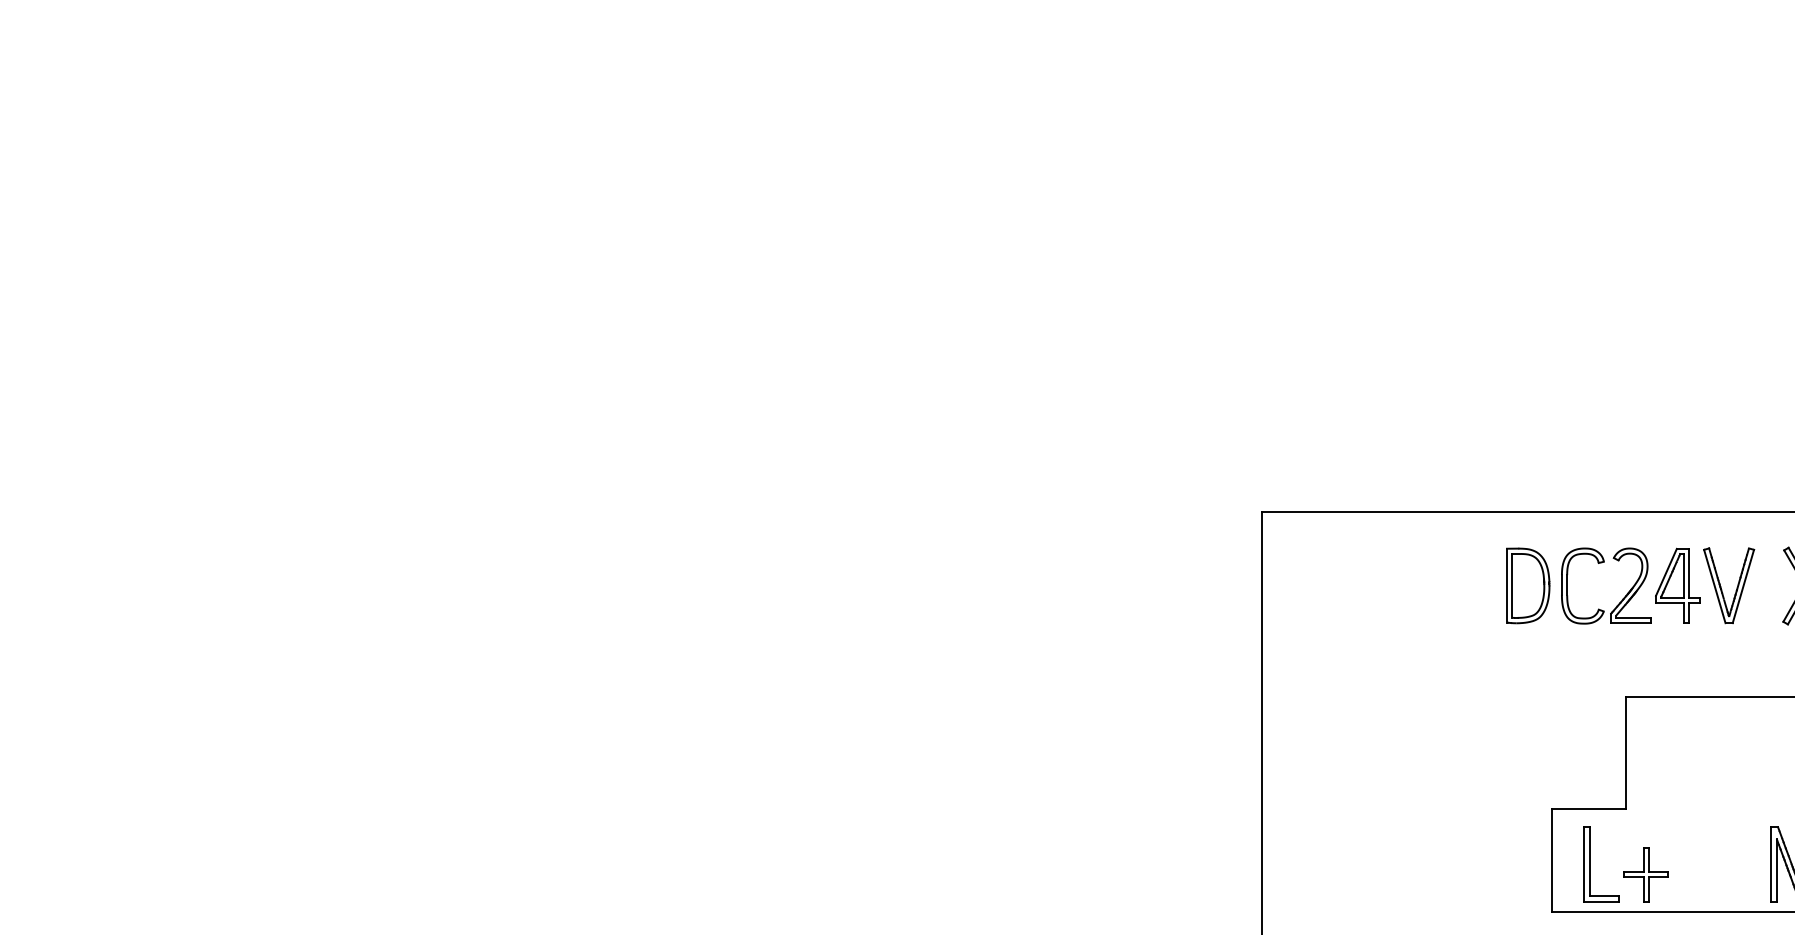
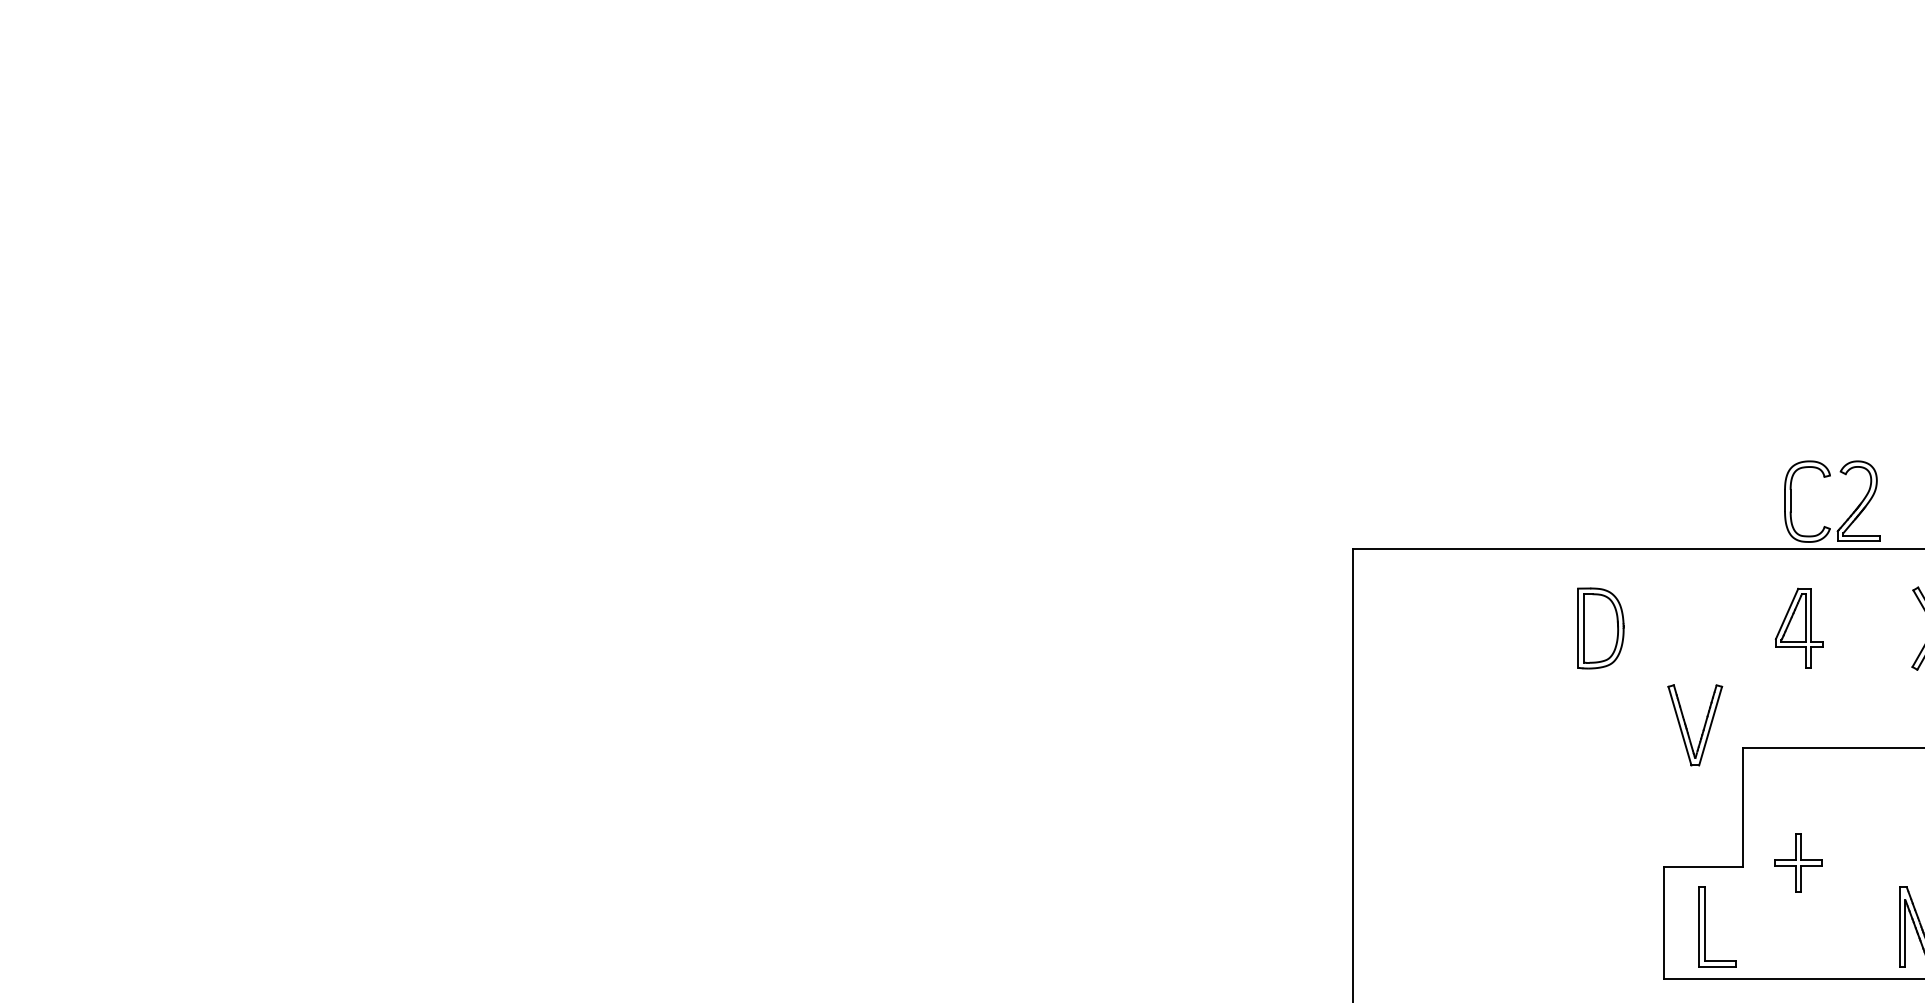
part: (1527, 585) -> (1600, 628), moved
part: (1736, 586) -> (1703, 726), moved
part: (1622, 598) -> (1849, 515), moved
part: (1646, 874) -> (1798, 862), moved

